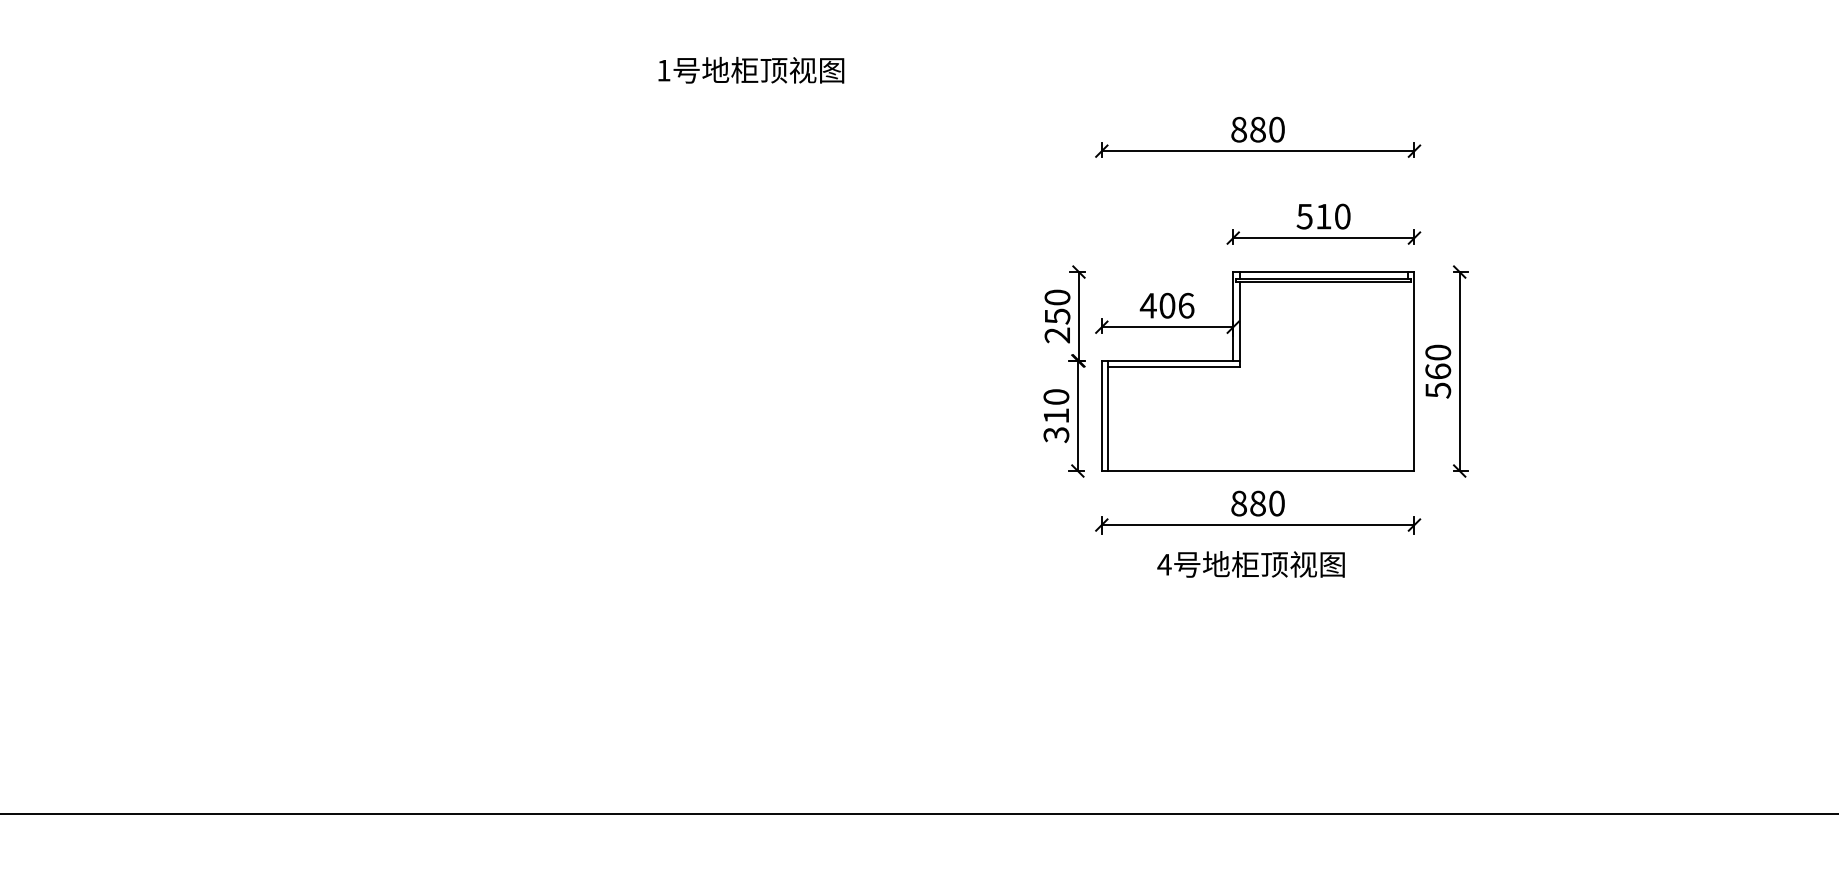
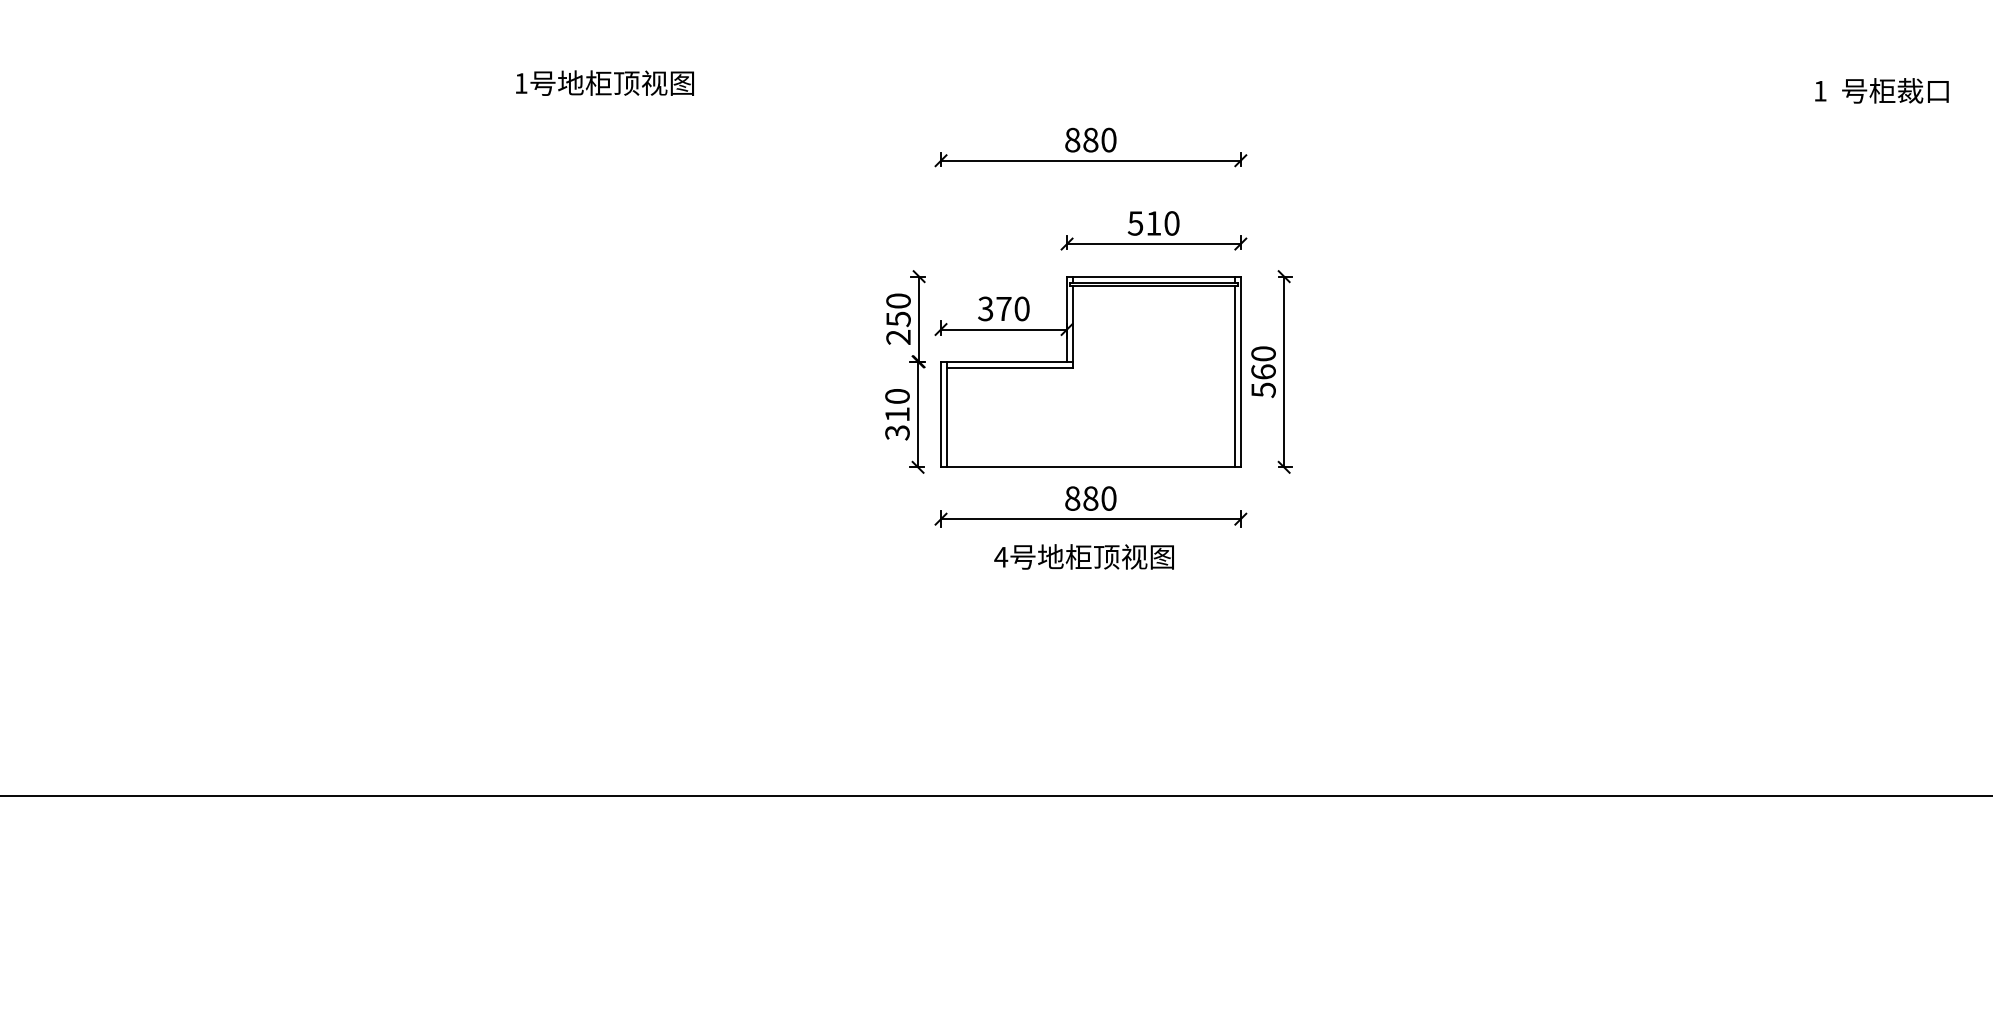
text: (1166, 305) -> (1003, 308), 406 -> 370
line: (1407, 376) -> (1234, 376), added

